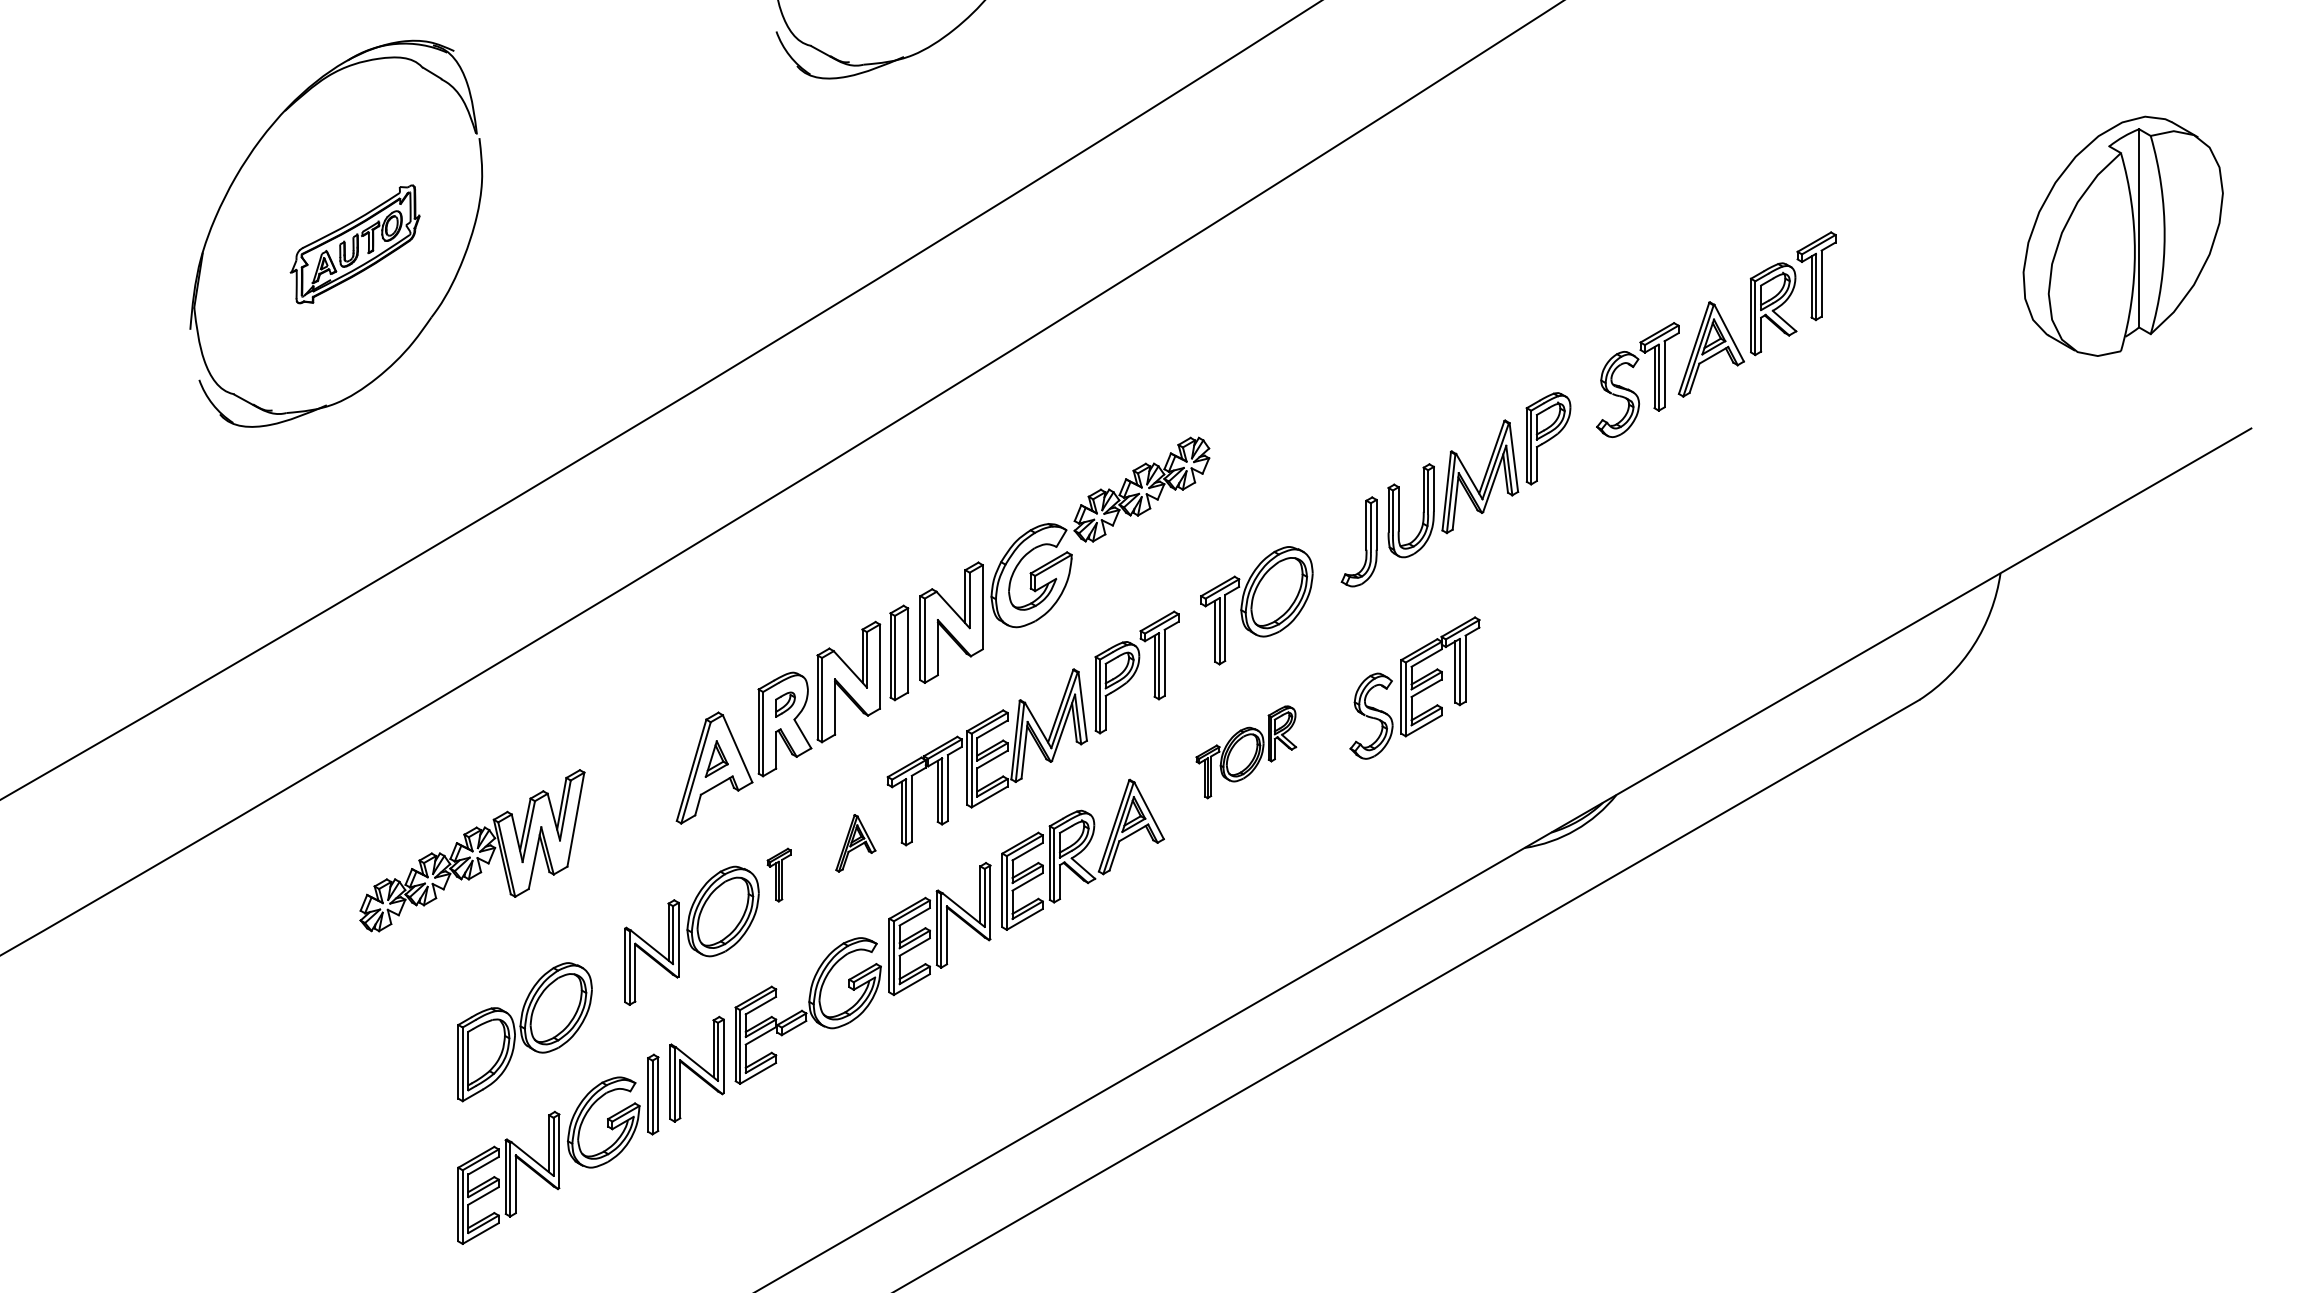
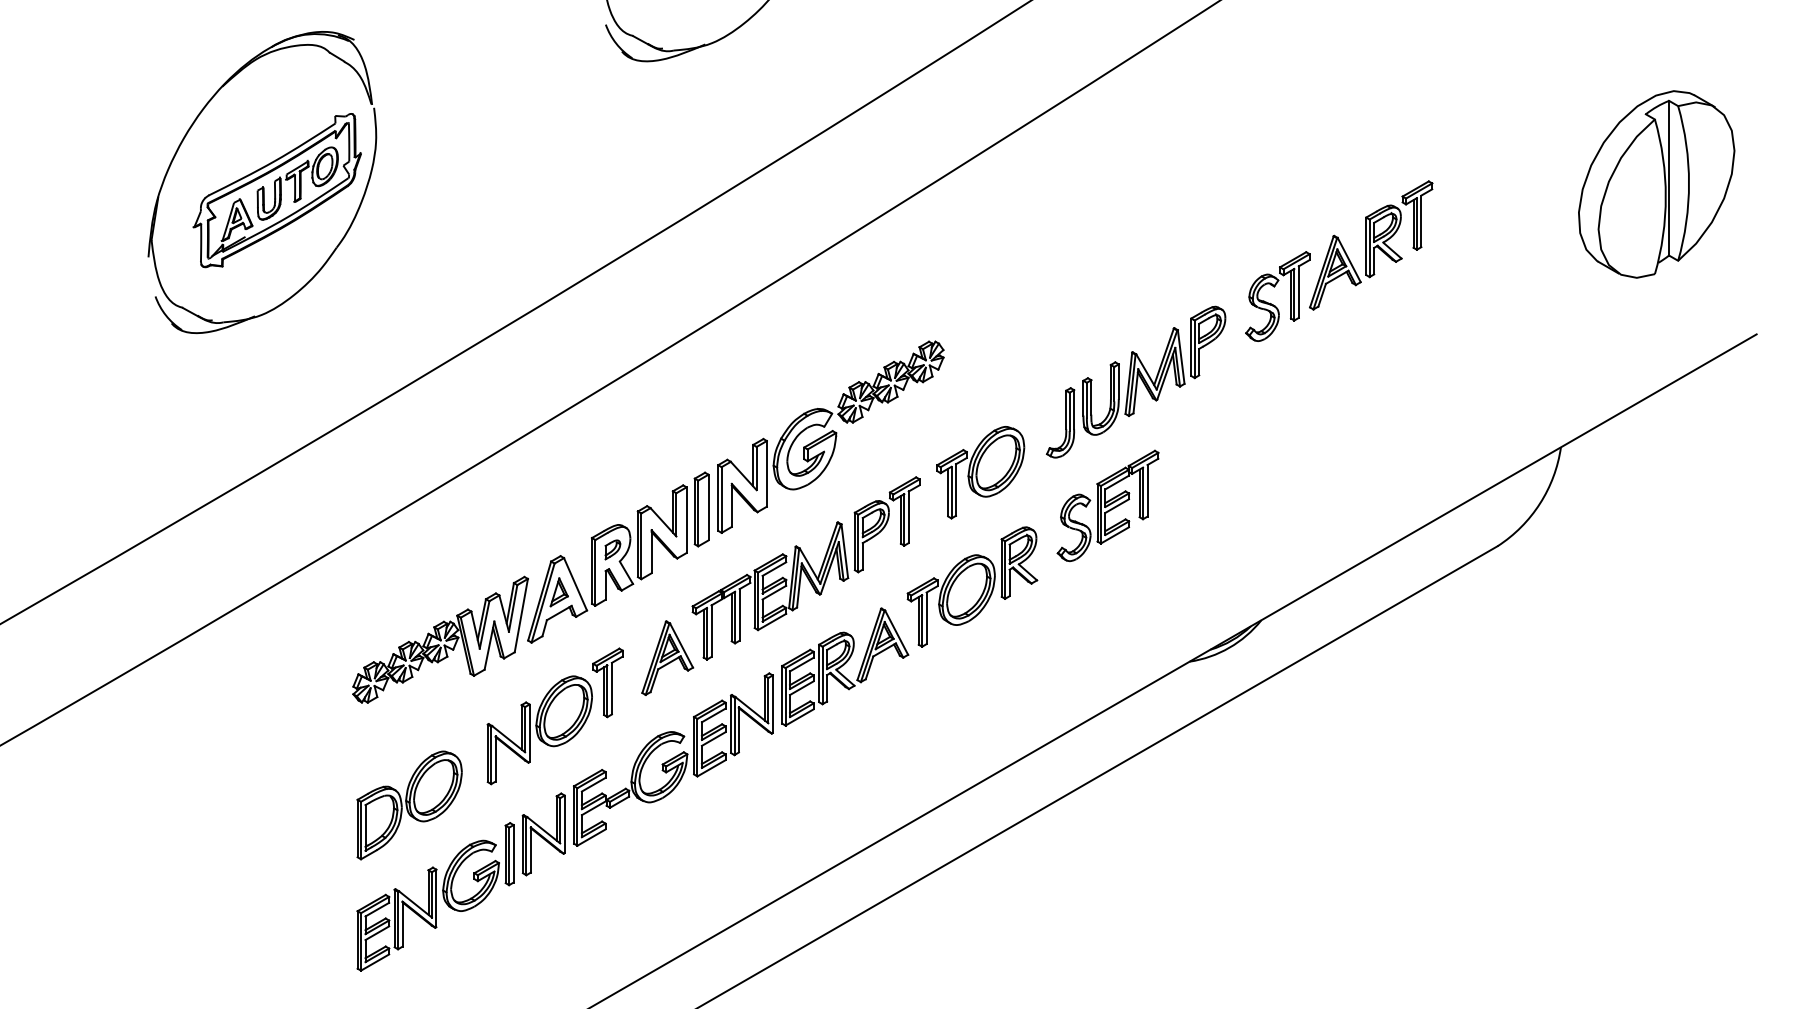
part: (354, 244) -> (276, 190), size x1.67
part: (1414, 687) -> (1107, 505), moved
part: (1246, 751) -> (972, 586), size x1.67
part: (855, 842) -> (667, 657), size x1.67
part: (472, 850) -> (440, 639), moved
part: (778, 874) -> (607, 682), size x1.67

